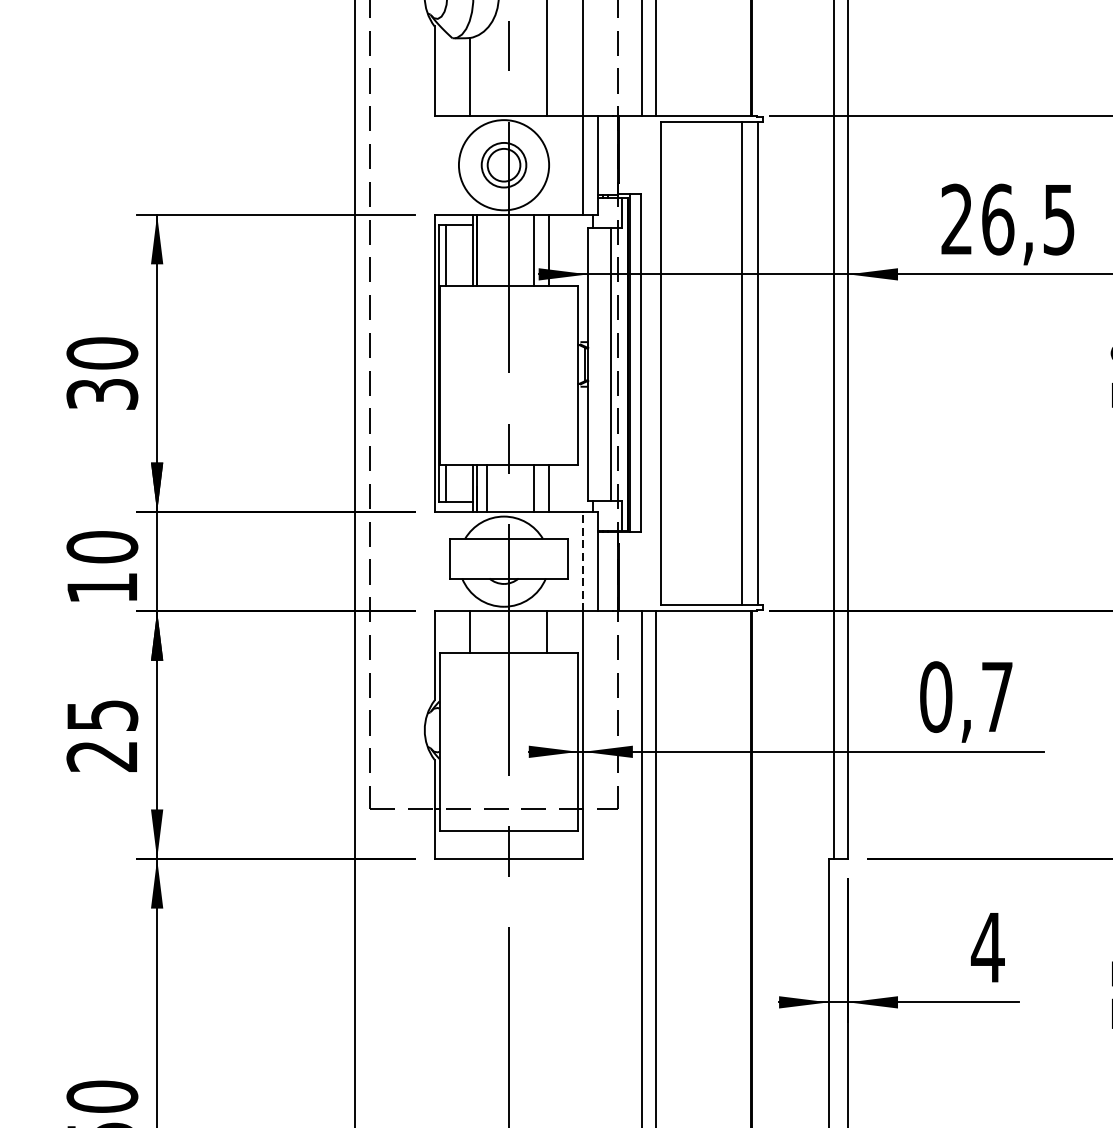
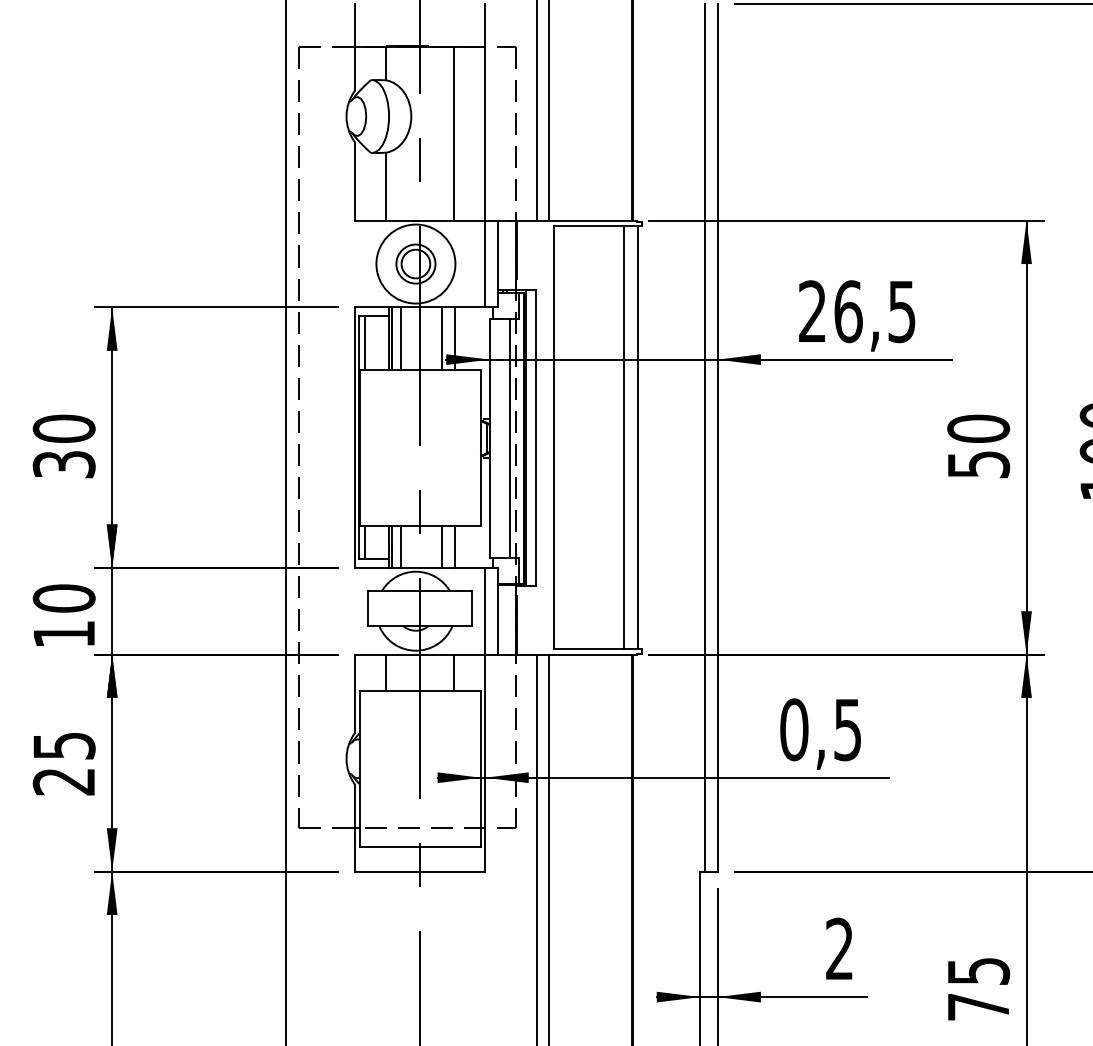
line: (486, 250) -> (400, 338), added
line: (583, 560) -> (485, 610), dashed -> solid
text: (996, 697) -> (847, 730), 0,7 -> 0,5
text: (987, 946) -> (839, 948), 4 -> 2

